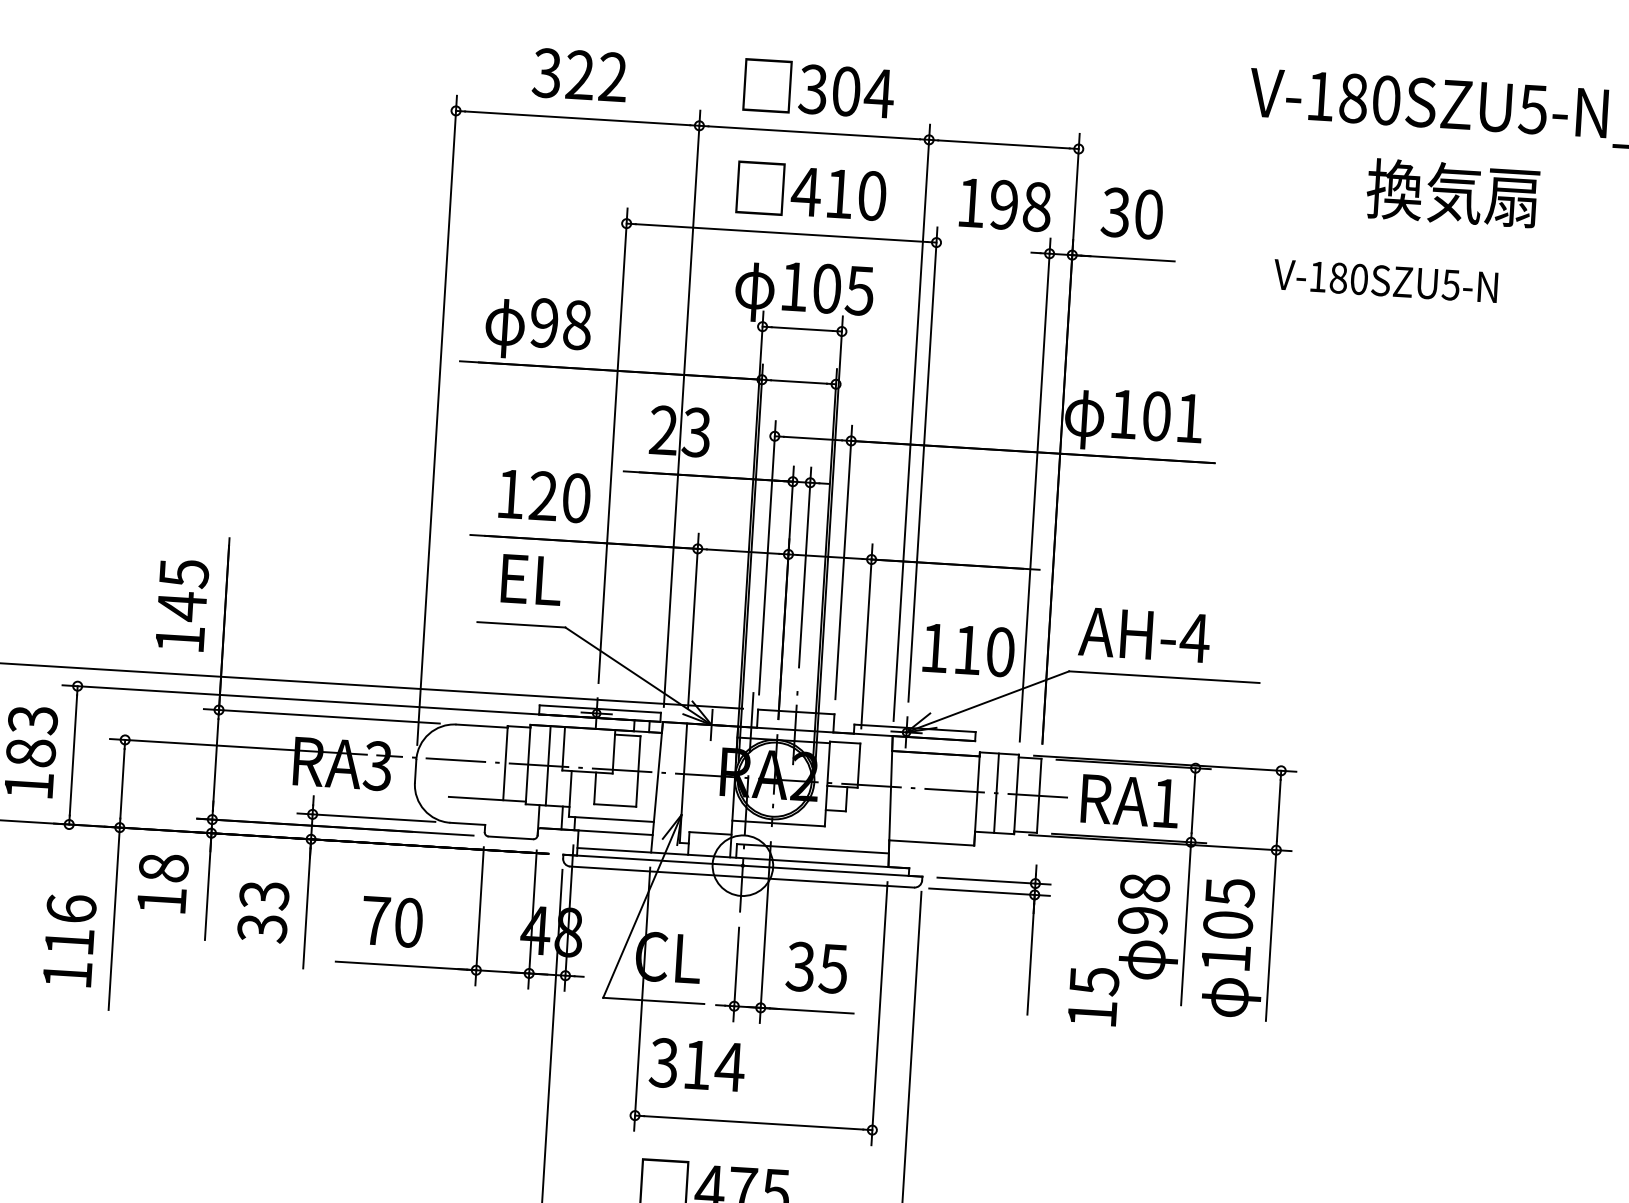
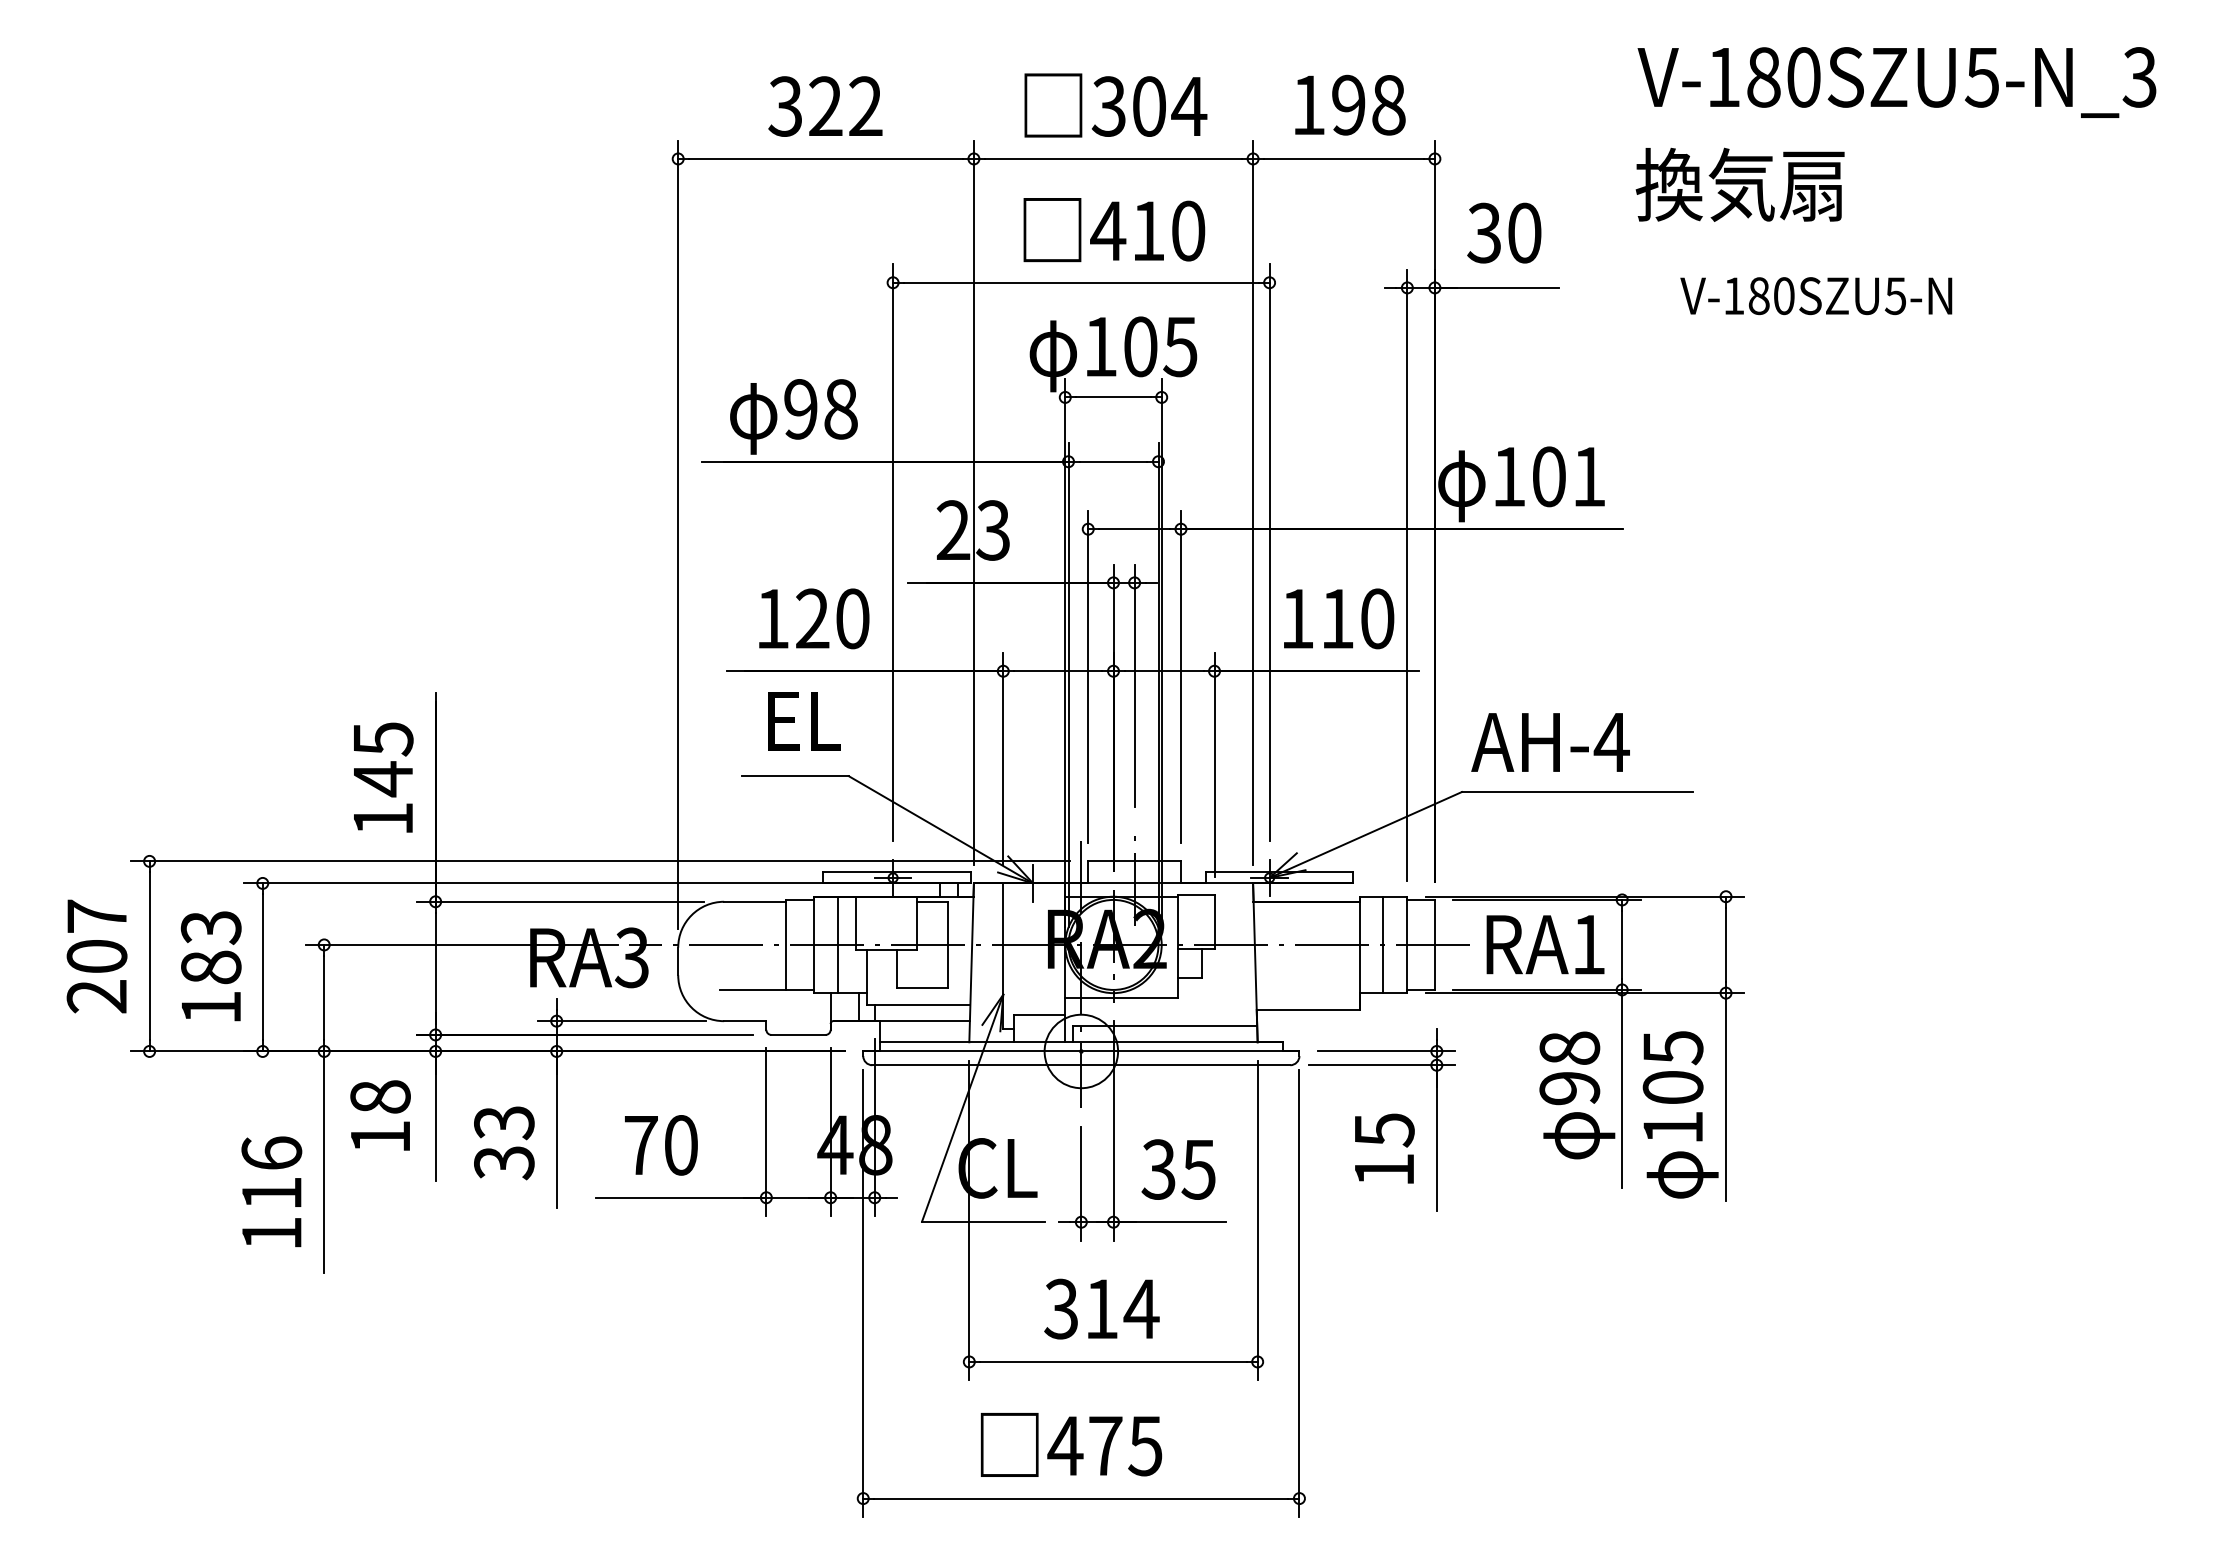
text: (1452, 192) -> (1739, 184), moved
text: (1005, 204) -> (1350, 104), moved
text: (969, 649) -> (1339, 618), moved
text: (1093, 996) -> (1384, 1148), moved
text: (696, 1064) -> (1101, 1308), moved

